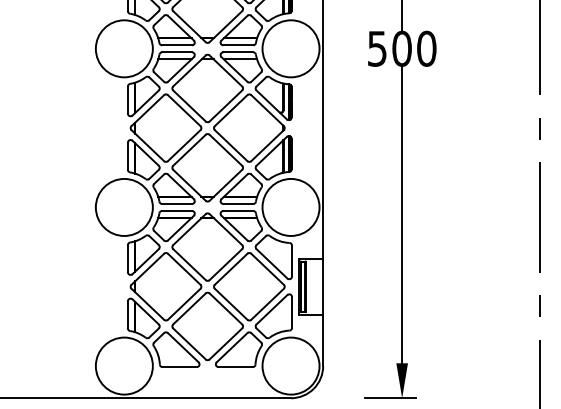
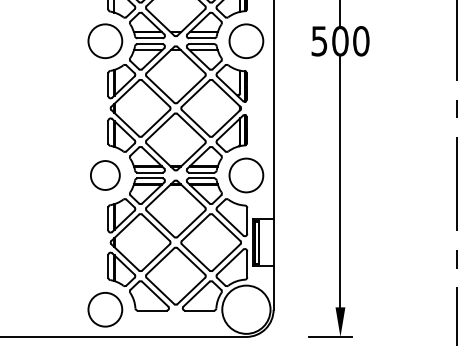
circle: (124, 49) -> (105, 41), size x0.7
circle: (291, 49) -> (246, 41), size x0.7
circle: (124, 207) -> (105, 175), size x0.6
circle: (291, 207) -> (246, 175), size x0.7
circle: (124, 365) -> (105, 309), size x0.7

